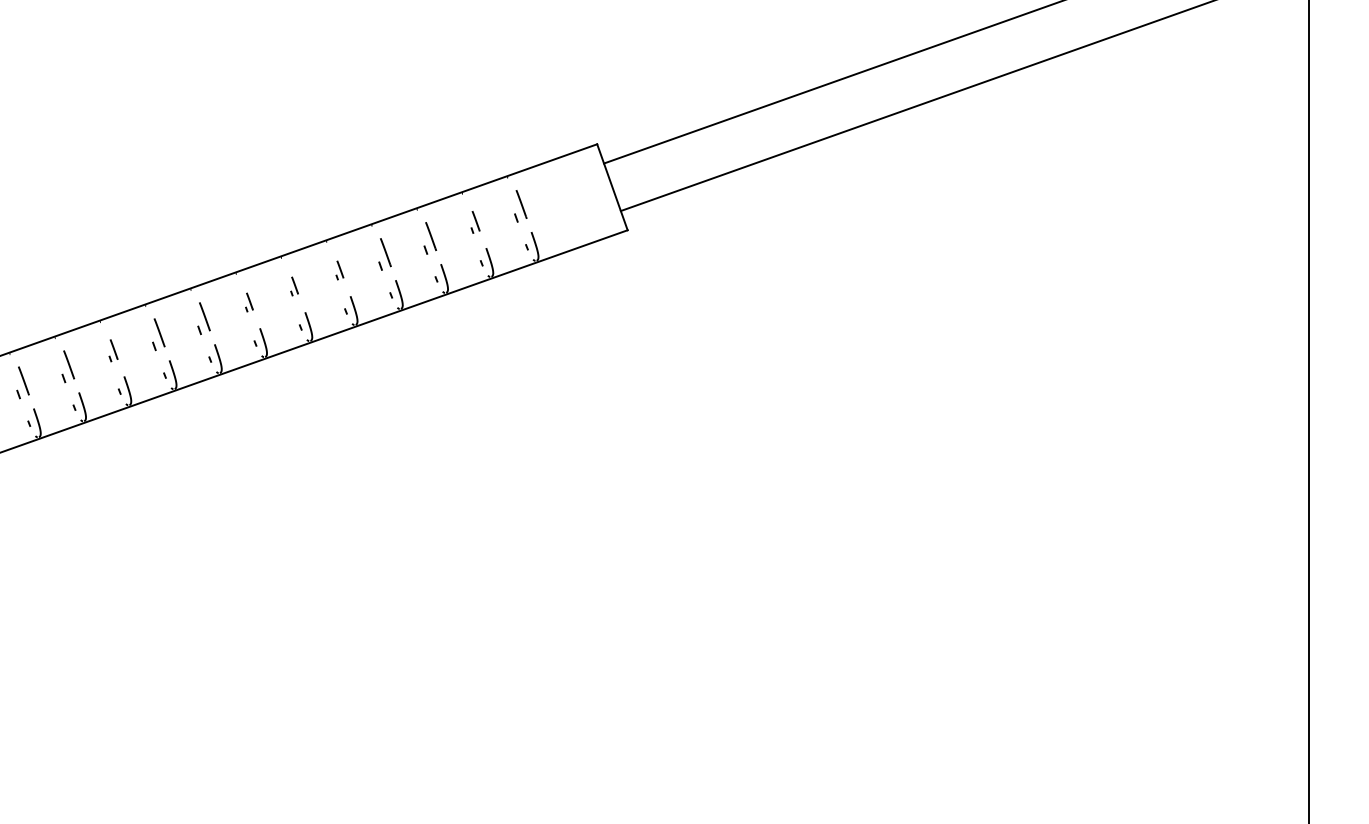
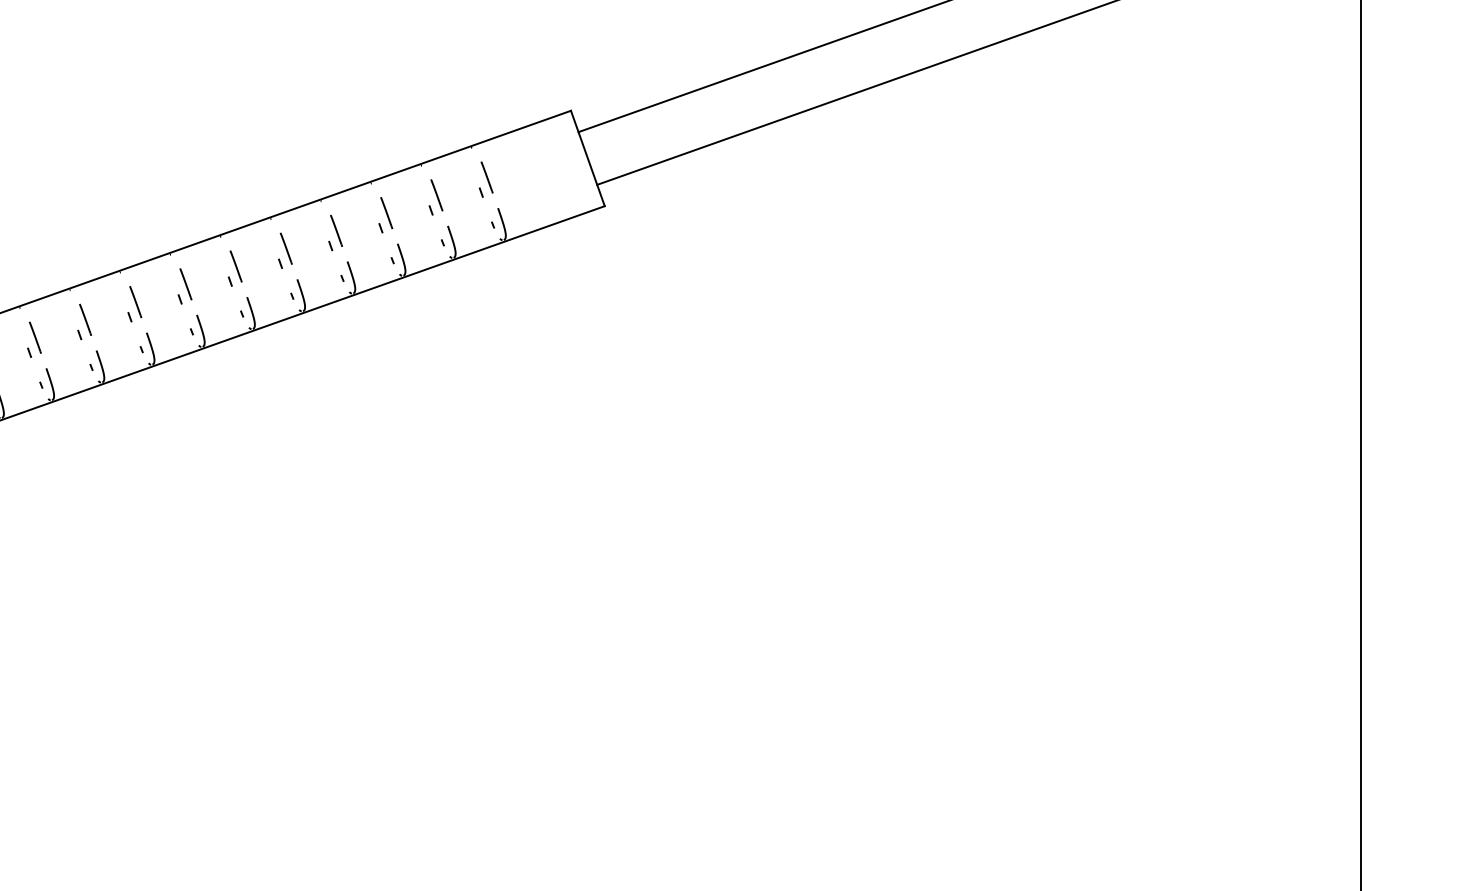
part: (475, 222) -> (435, 197), size x1.43
part: (339, 270) -> (285, 250), size x1.67
part: (294, 286) -> (235, 268), size x1.67
part: (249, 302) -> (185, 286), size x1.67
part: (113, 350) -> (34, 339), size x1.43

